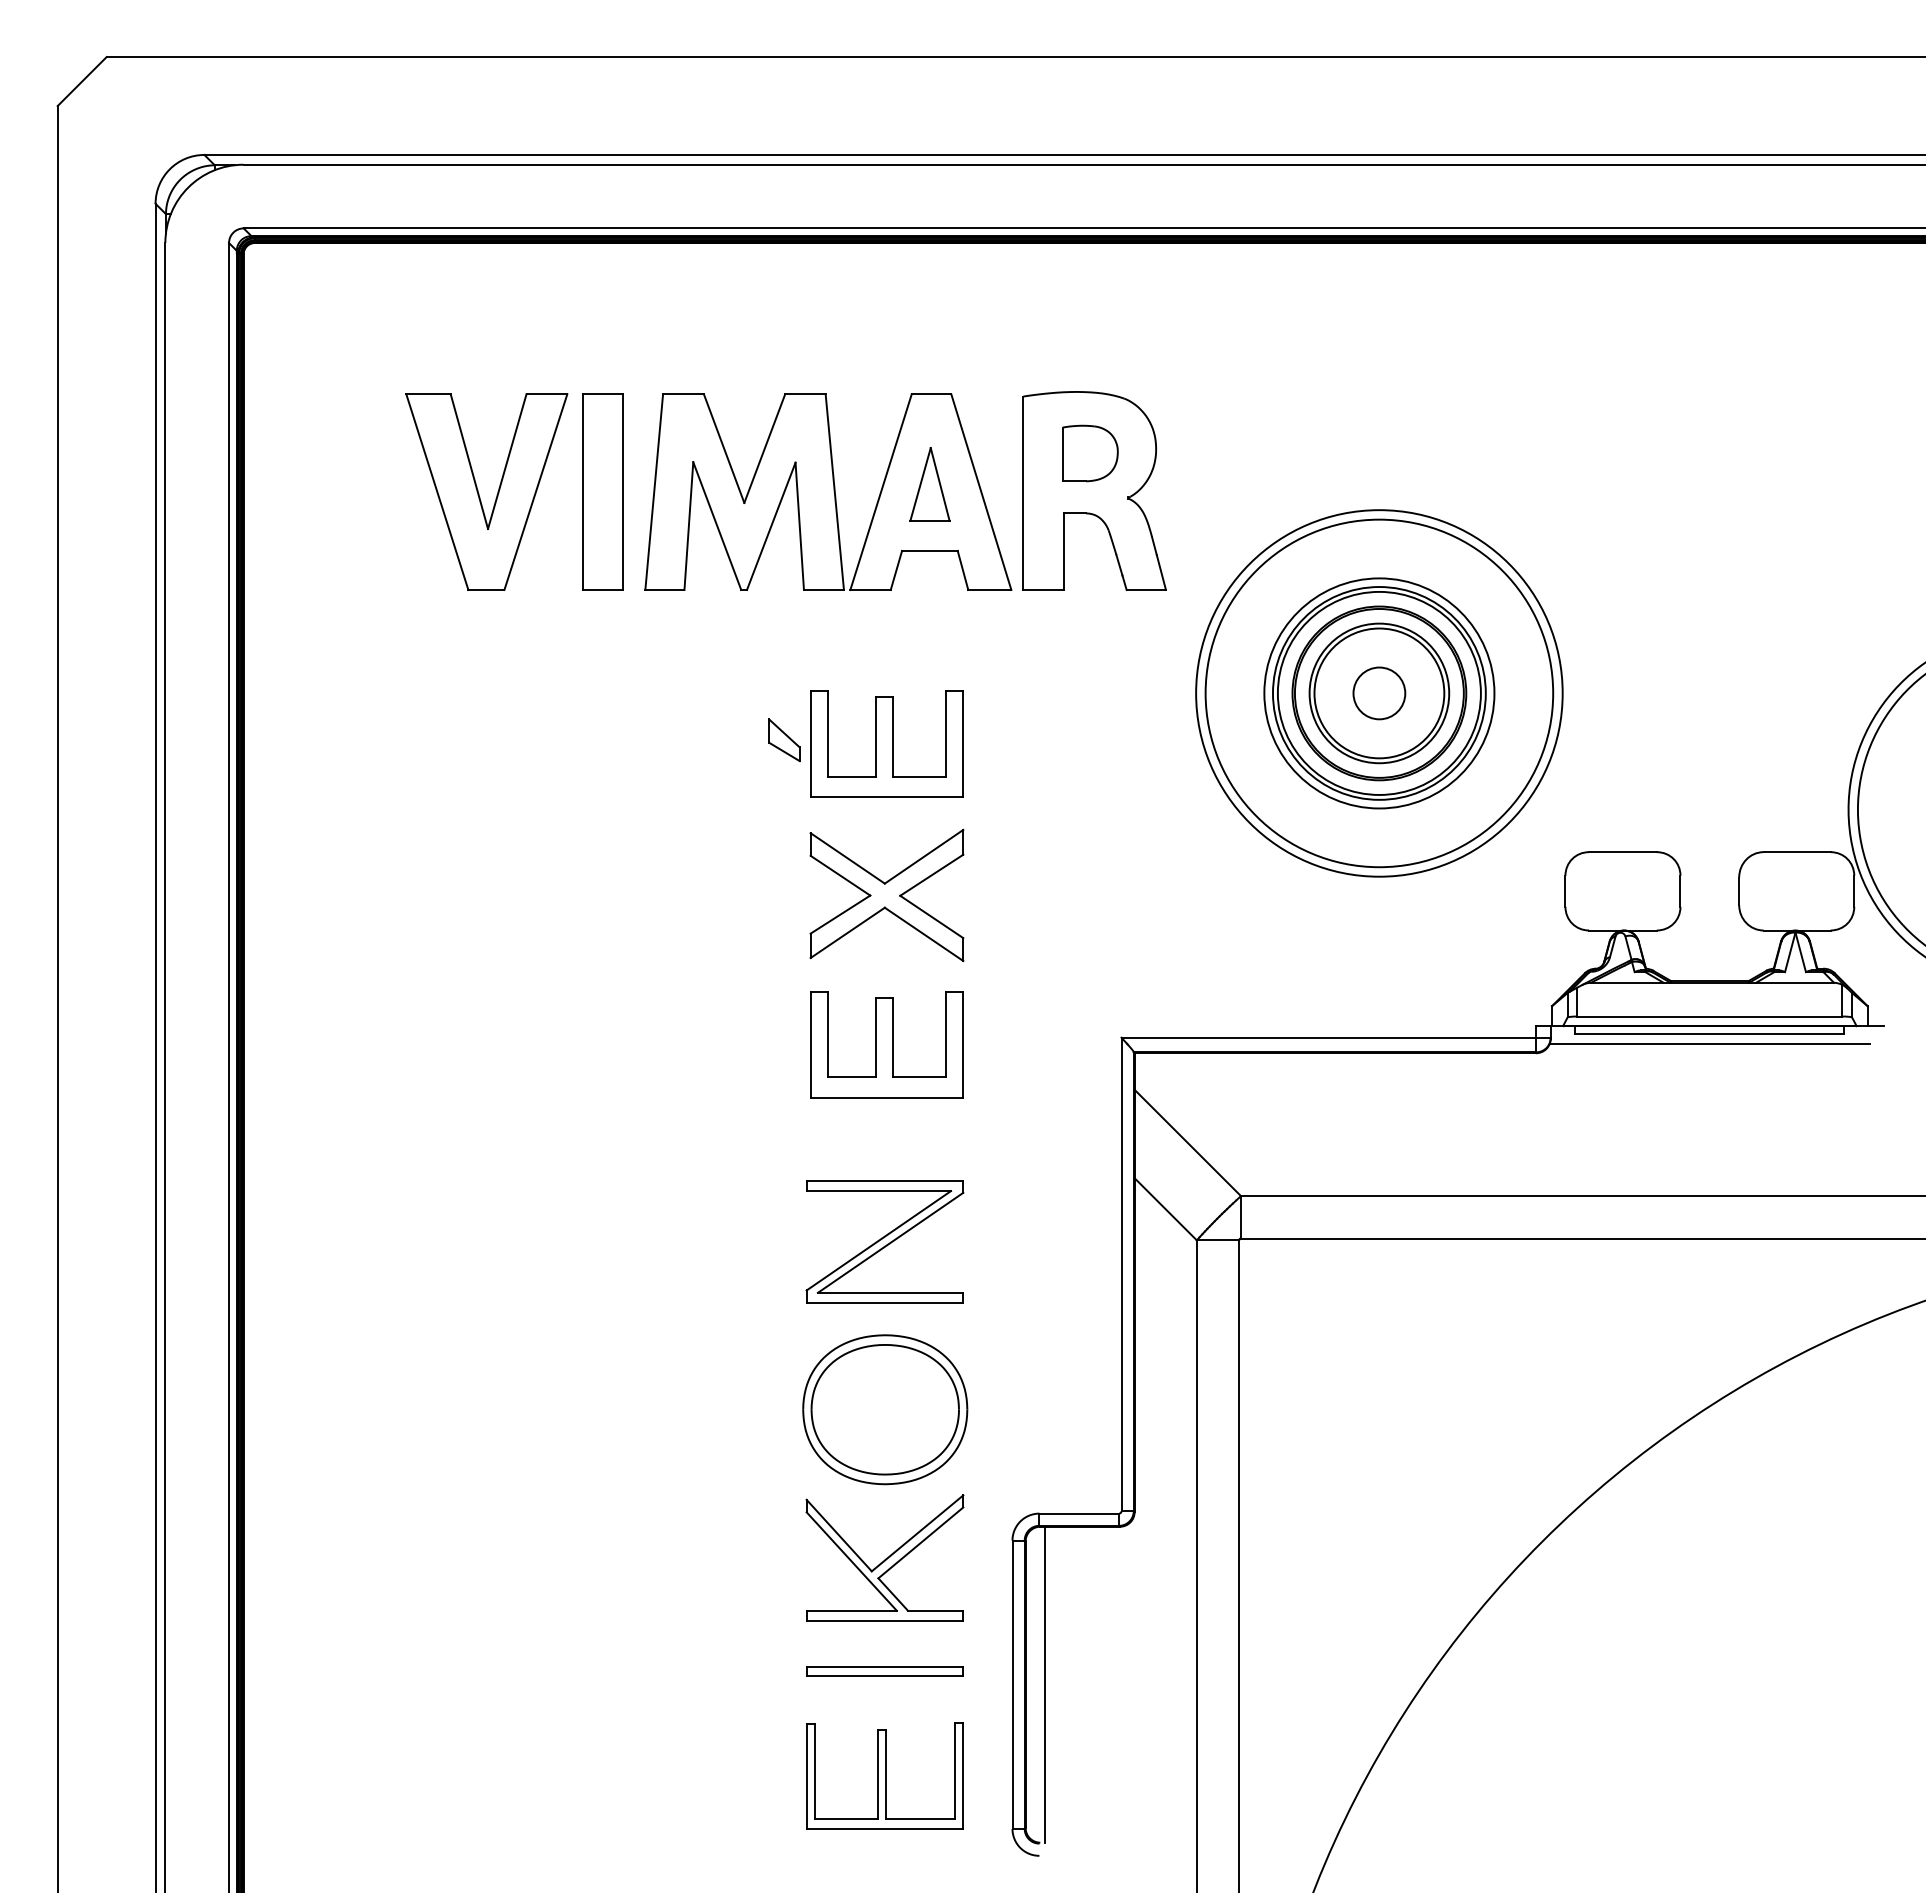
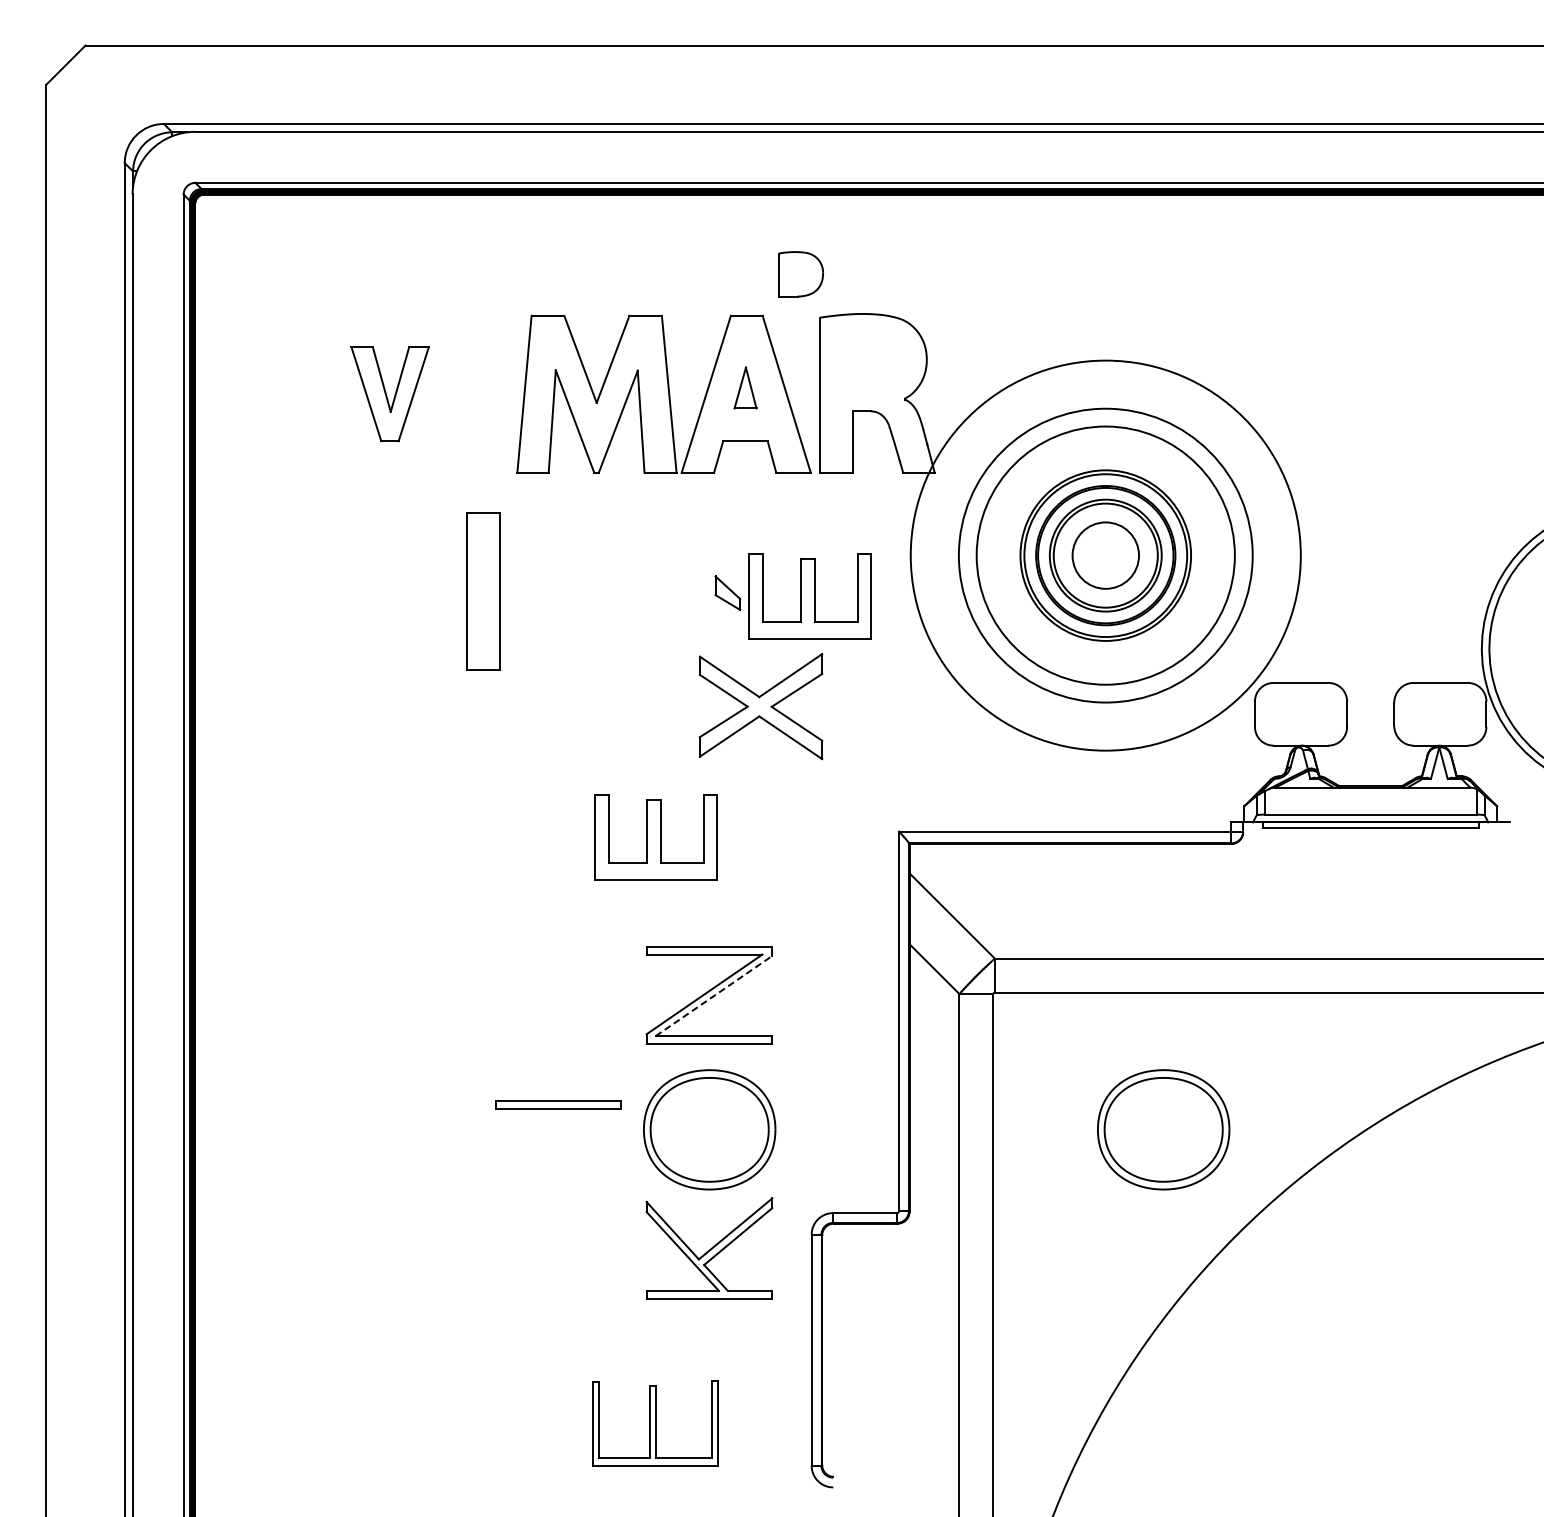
part: (1089, 453) -> (800, 274), moved
part: (929, 483) -> (745, 387), size x0.7
part: (485, 491) -> (389, 393), size x0.6
part: (603, 492) -> (483, 591), moved
circle: (1379, 693) -> (1105, 555), size x1.4
circle: (1379, 693) -> (1105, 555), size x1.4
circle: (1379, 693) -> (1105, 555), size x1.6
part: (875, 744) -> (800, 596), moved
part: (886, 895) -> (760, 706), moved
line: (1709, 1043) -> (1370, 836), removed
part: (886, 1045) -> (655, 837), moved
line: (890, 1243) -> (713, 996), solid -> dashed
part: (1451, 1409) -> (1163, 1129), added
part: (885, 1671) -> (558, 1104), moved
line: (1044, 1683) -> (837, 1349), removed
part: (885, 1776) -> (655, 1423), moved

